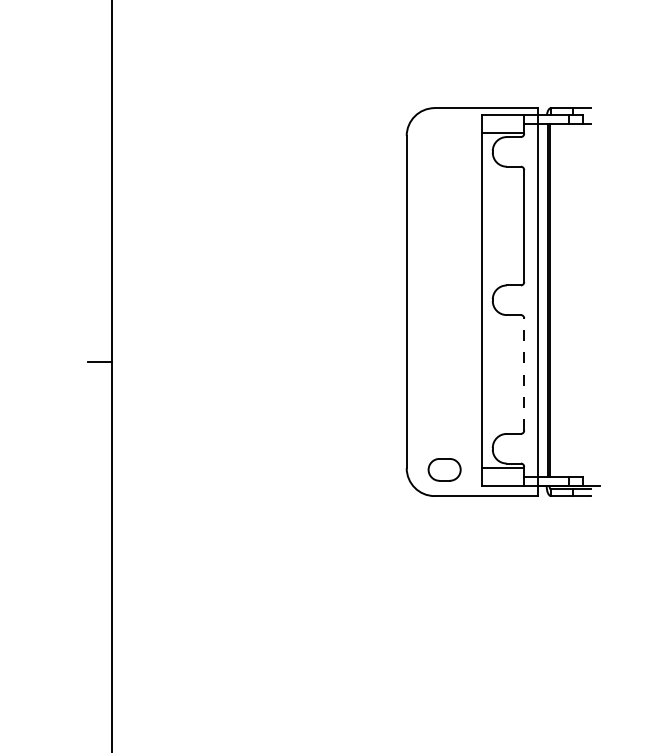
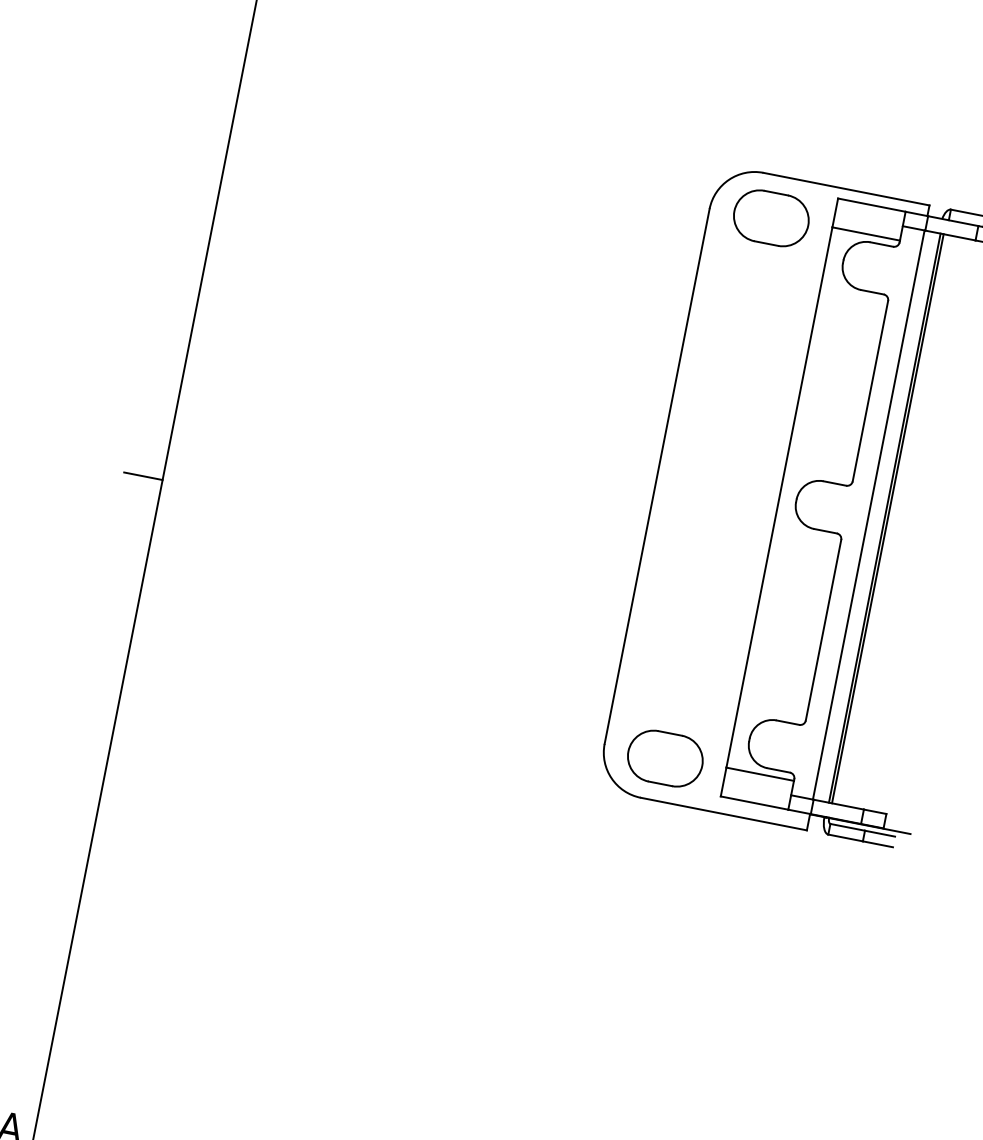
part: (444, 133) -> (771, 216), added
line: (524, 374) -> (823, 630), dashed -> solid
part: (444, 469) -> (665, 758), size x1.43

